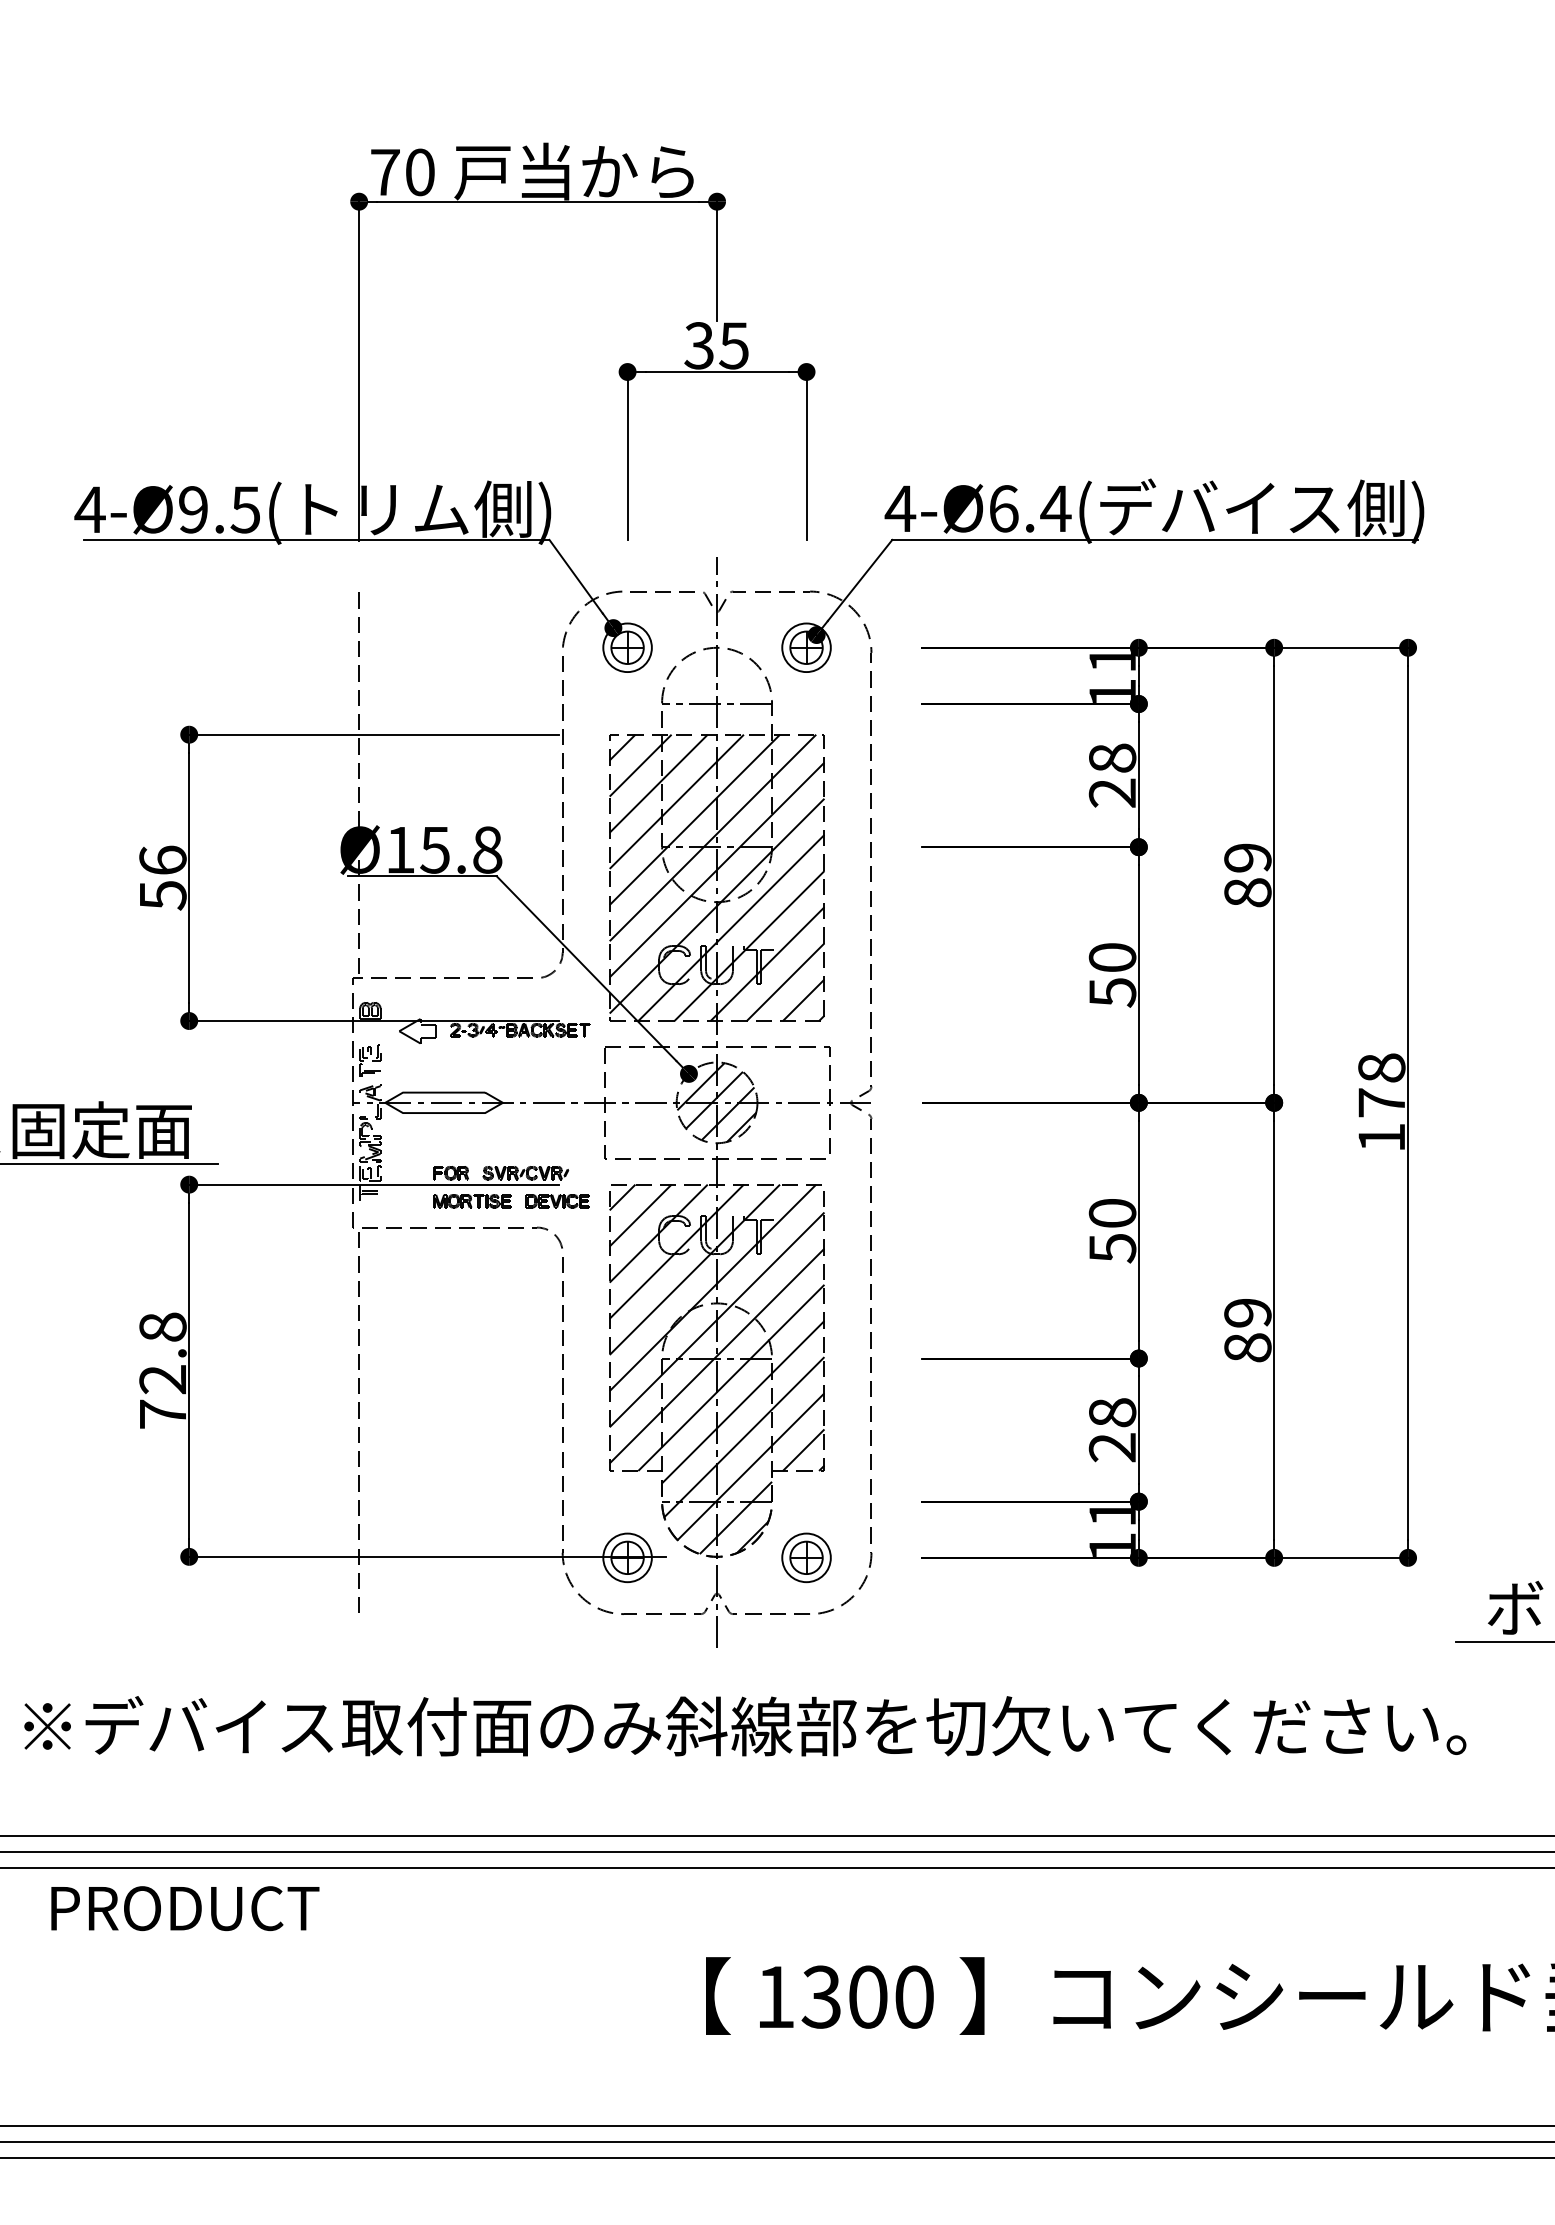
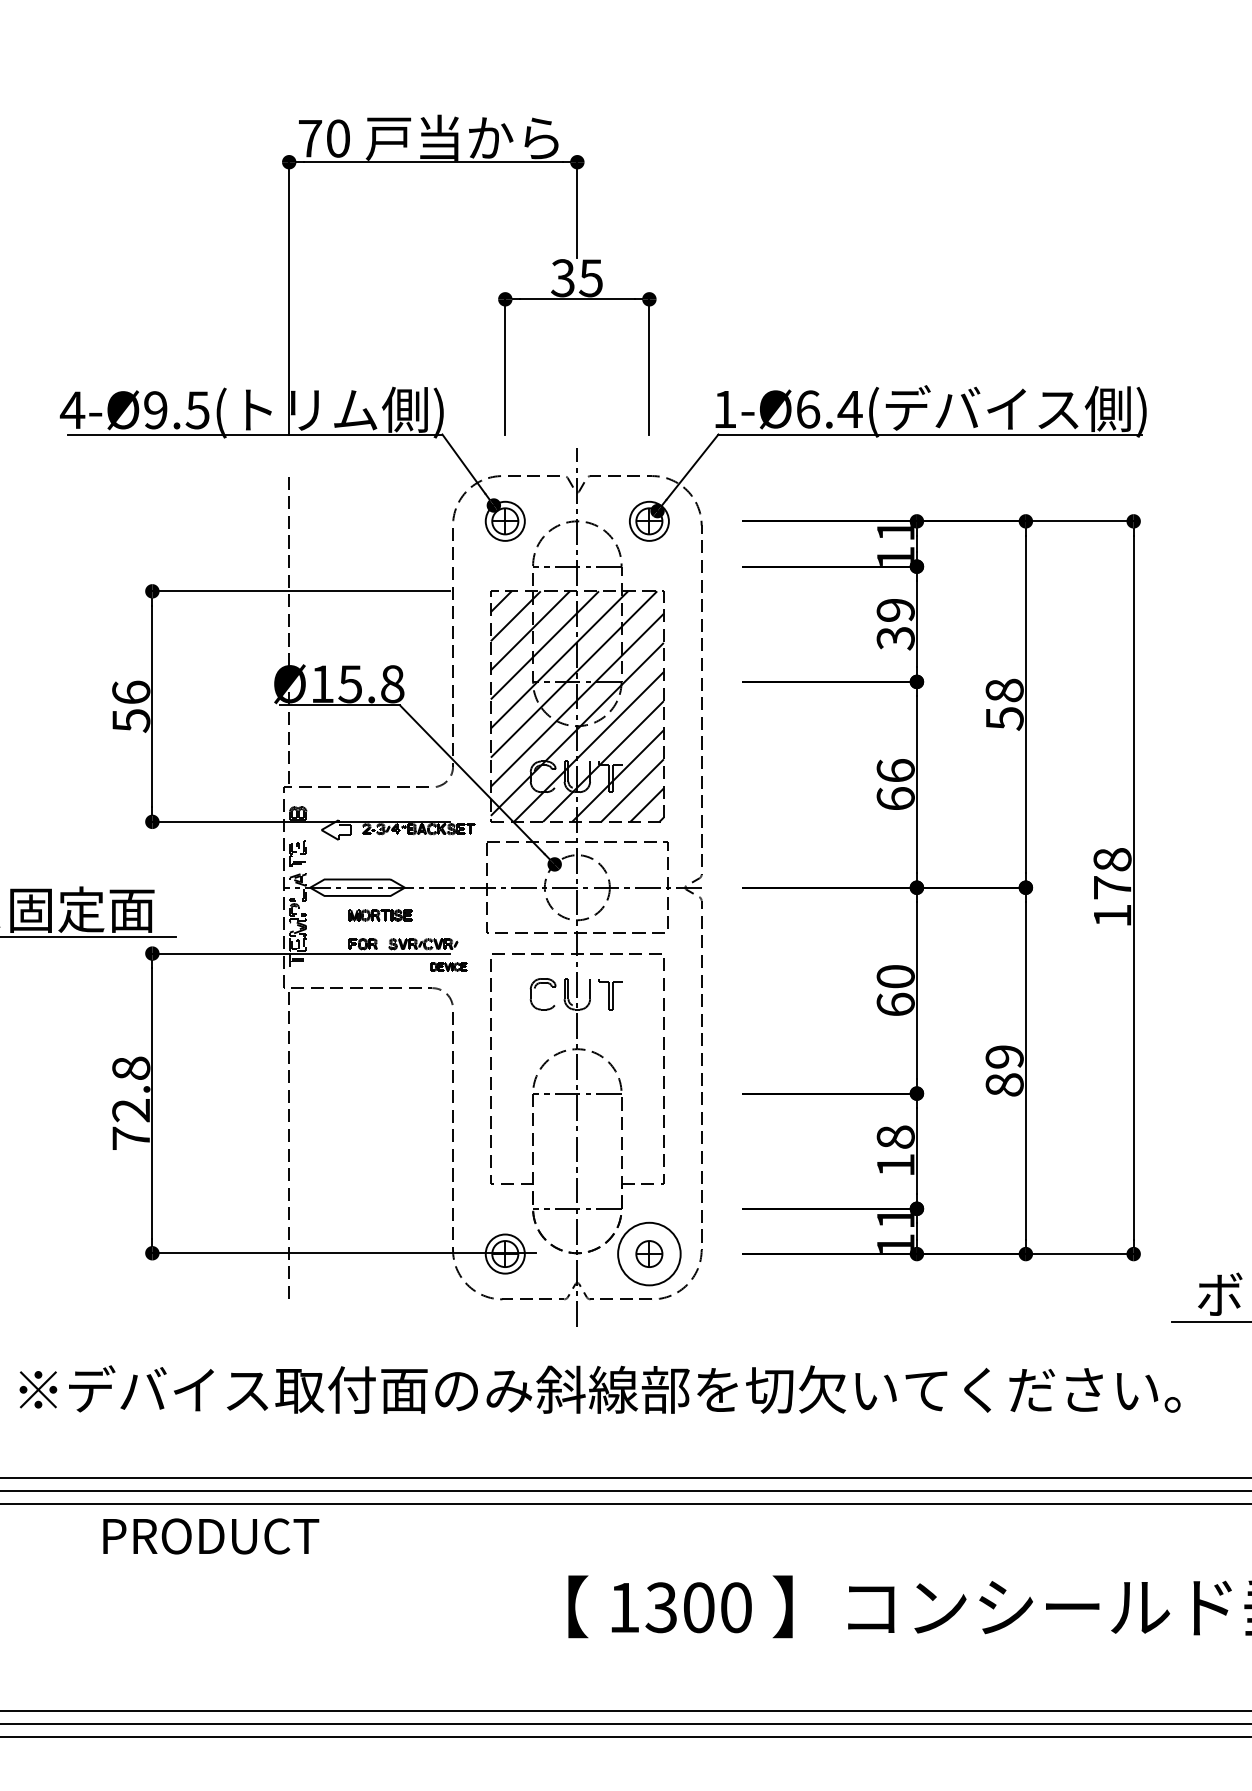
text: (900, 508) -> (725, 409), 4-Ø6.4( -> 1-Ø6.4(
text: (1112, 775) -> (895, 624), 28 -> 39
text: (1247, 875) -> (1004, 704), 89 -> 58
text: (1112, 974) -> (895, 784), 50 -> 66
hatch: (716, 1102) -> (576, 887), removed
part: (472, 1201) -> (380, 915), moved
part: (557, 1201) -> (448, 967), size x0.7
text: (1112, 1248) -> (895, 1004), 50 -> 60
hatch: (716, 1369) -> (576, 1102), removed
text: (1111, 1447) -> (894, 1165), 28 -> 18
circle: (806, 1557) -> (649, 1253), size x1.6
text: (185, 1908) -> (211, 1536), moved

